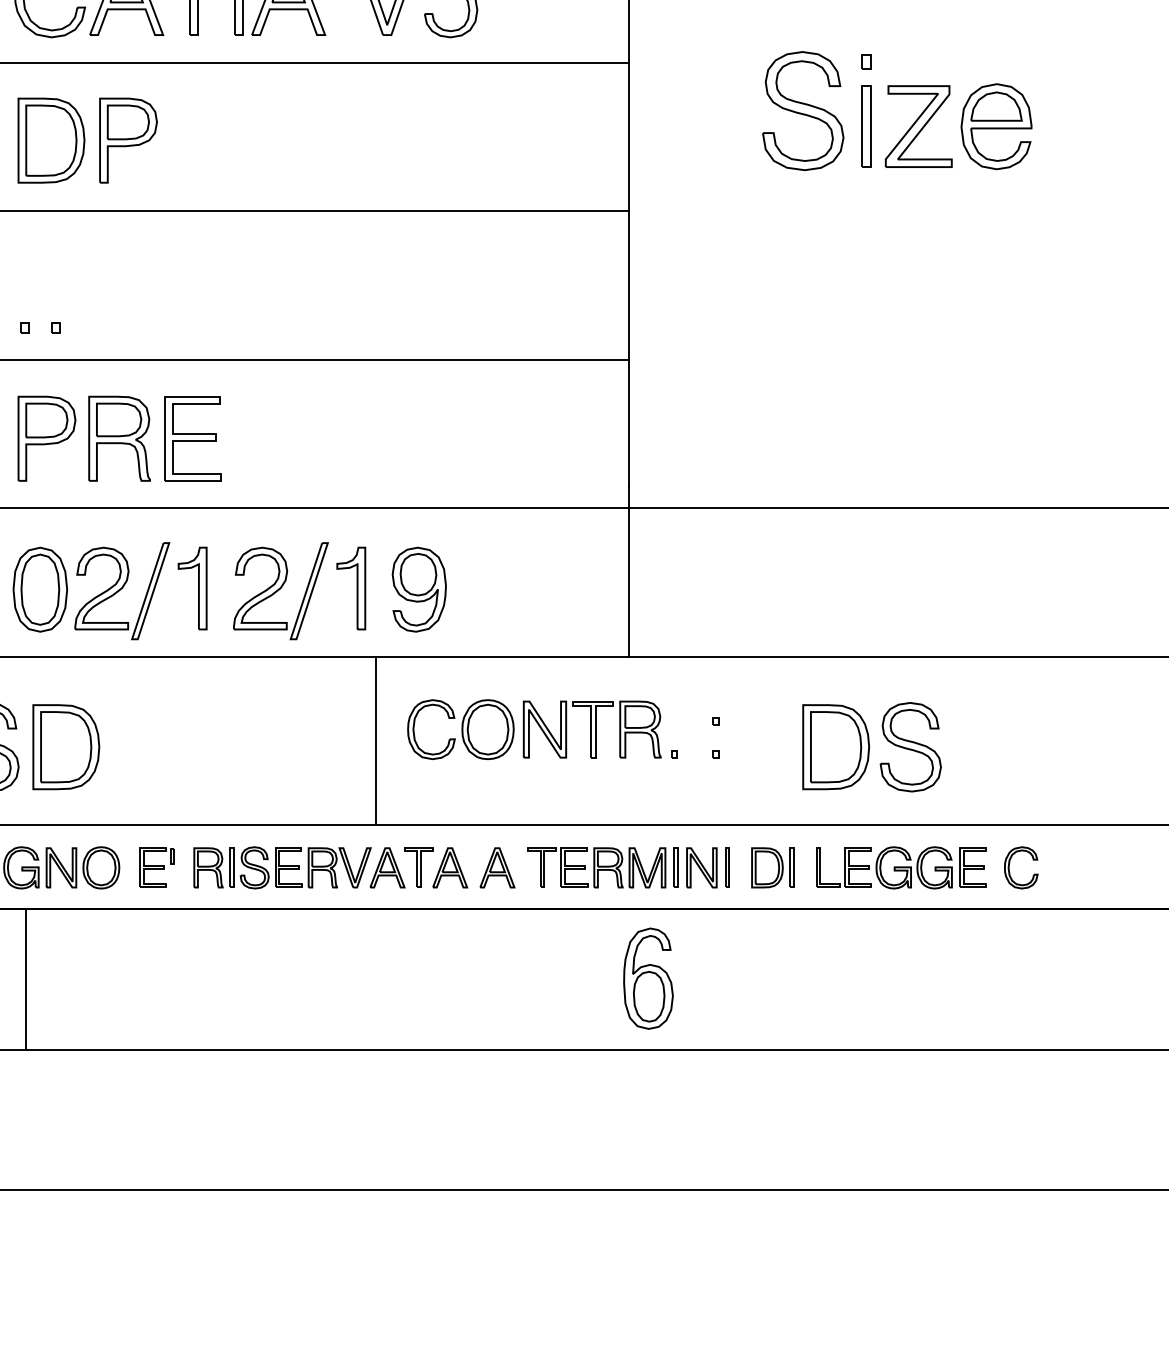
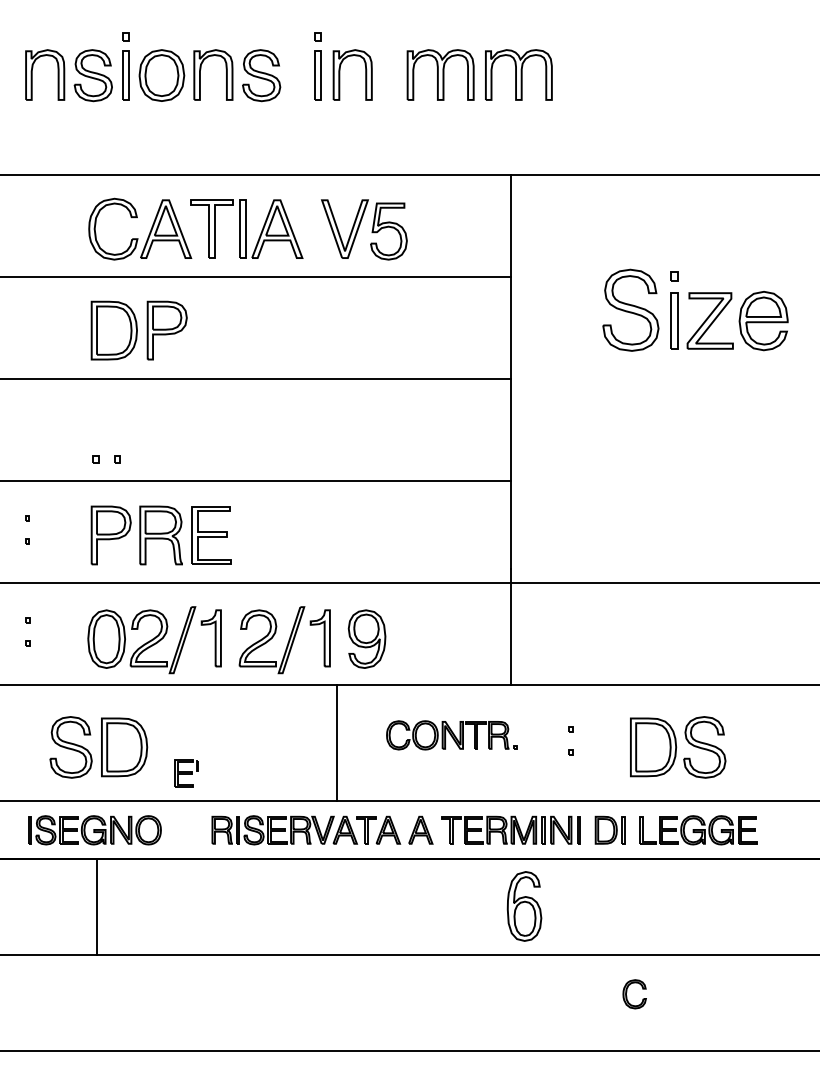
part: (542, 729) -> (451, 735), size x0.7
part: (1010, 865) -> (627, 992), moved
part: (156, 868) -> (186, 773), moved

